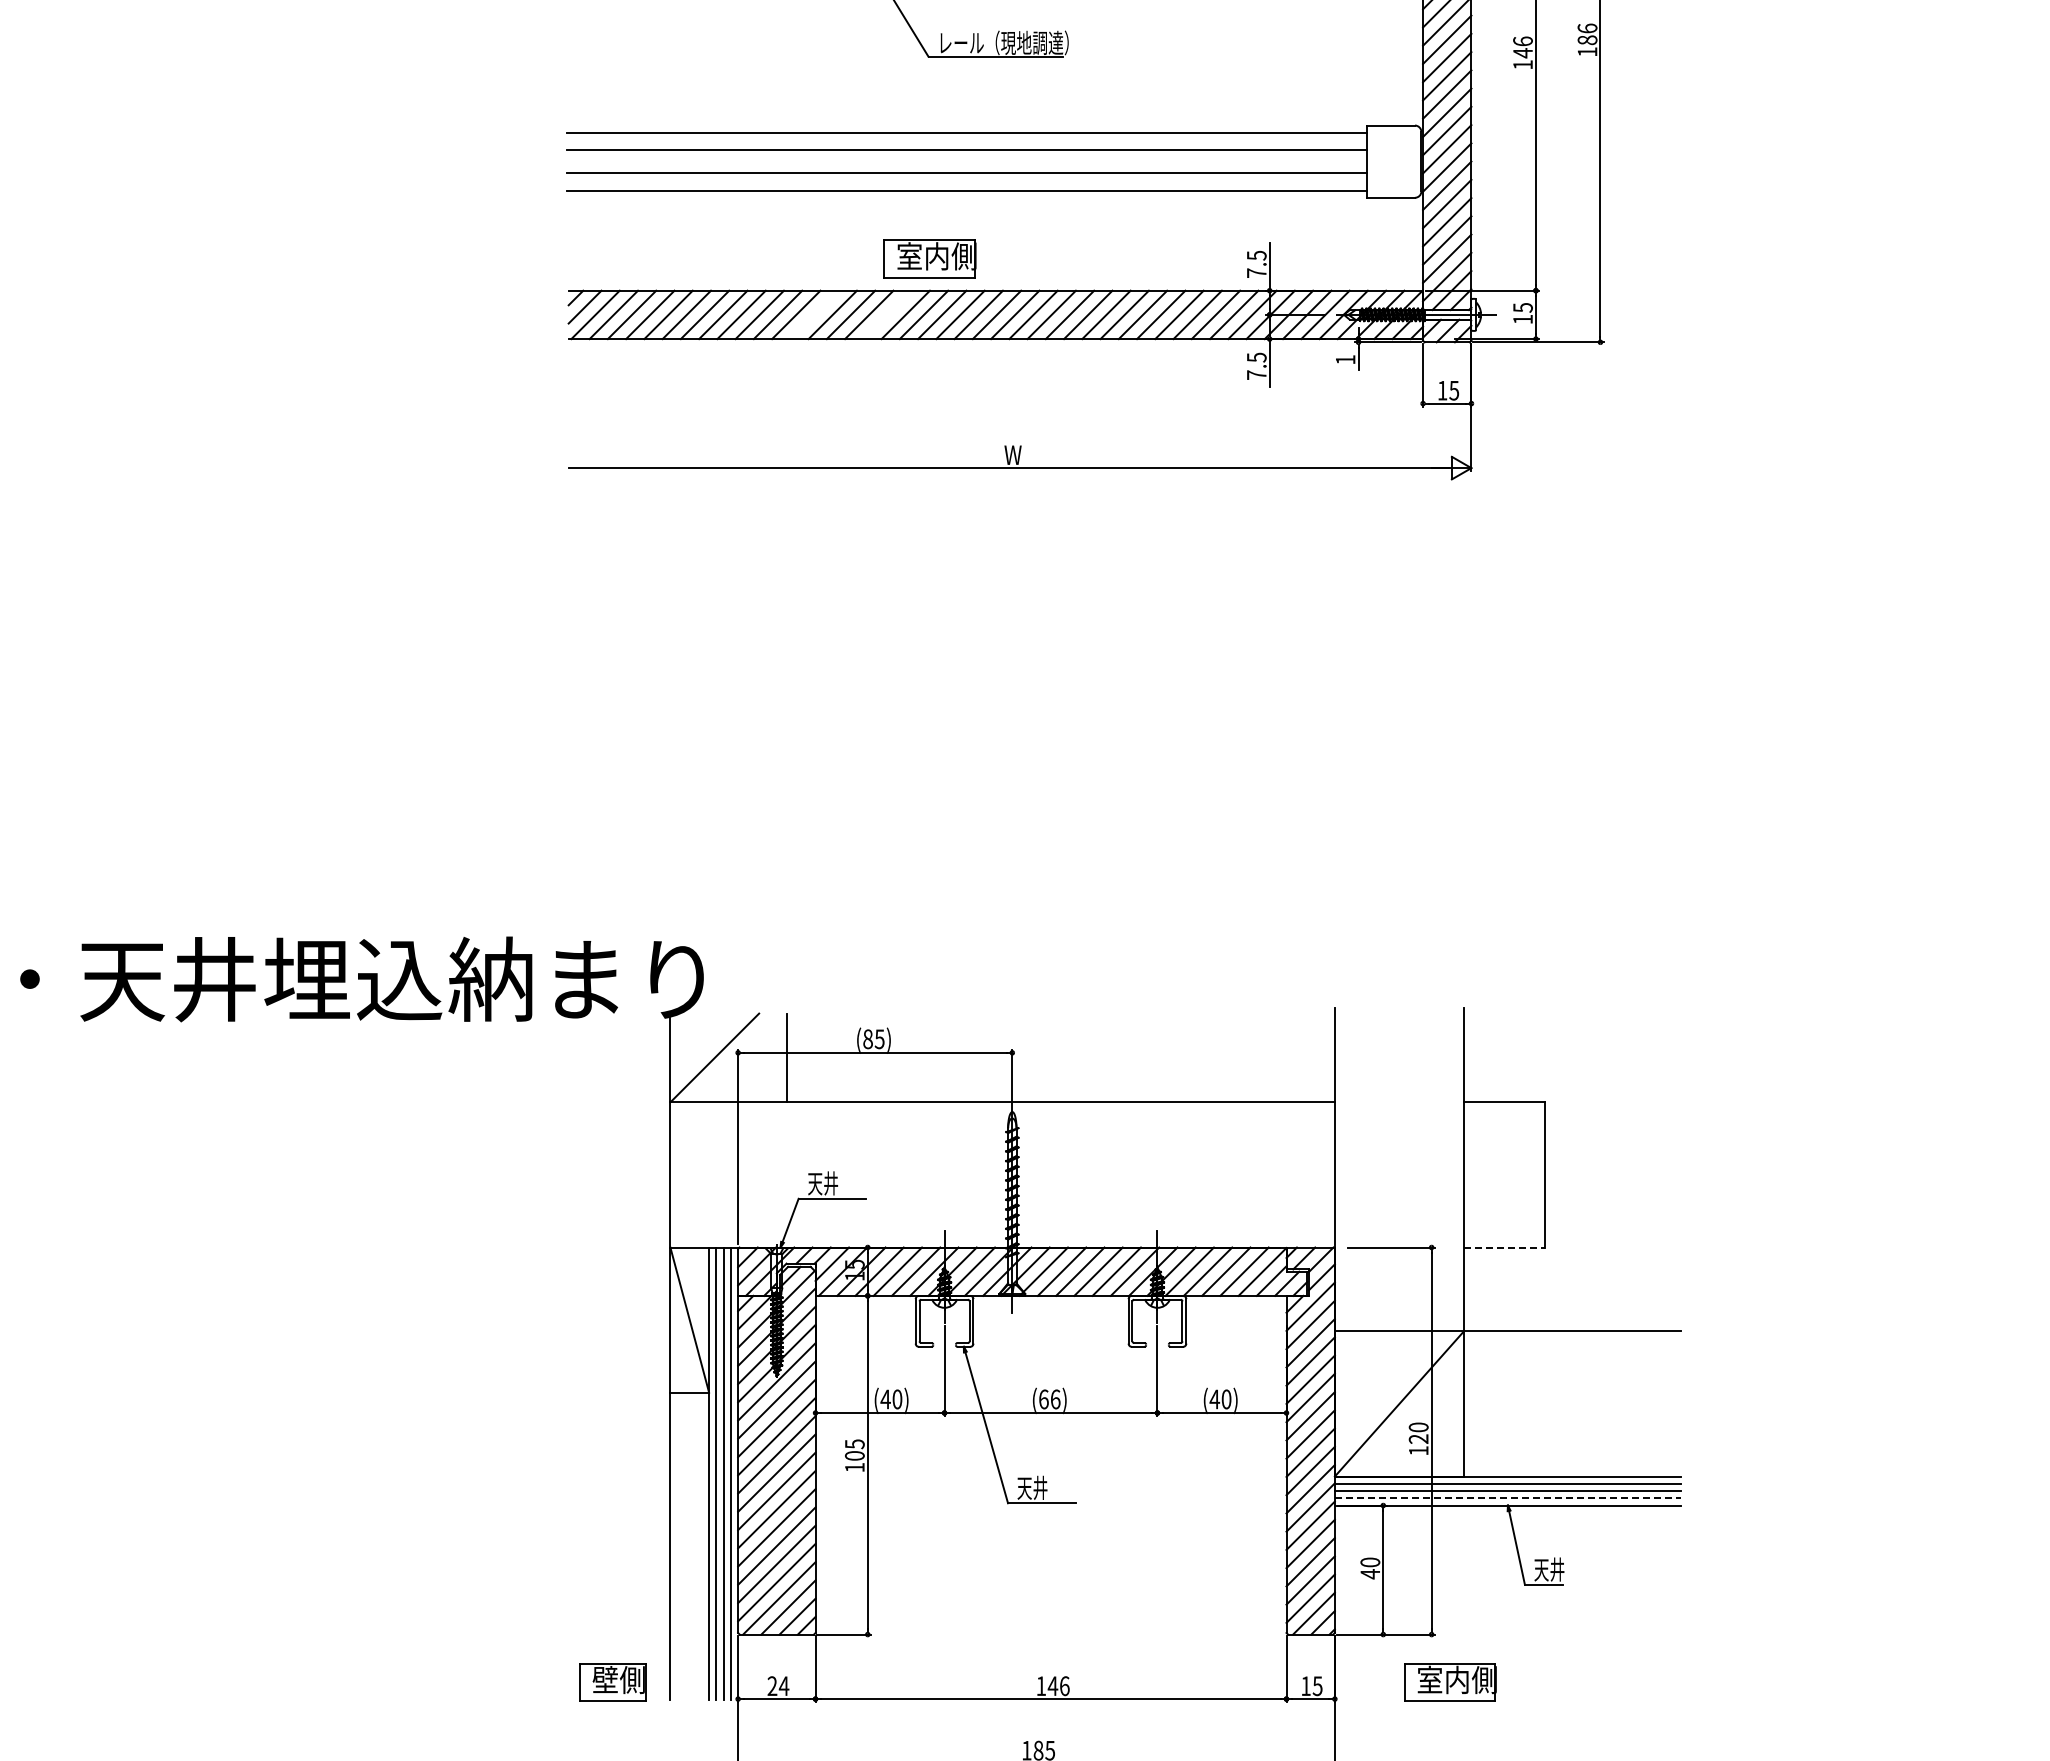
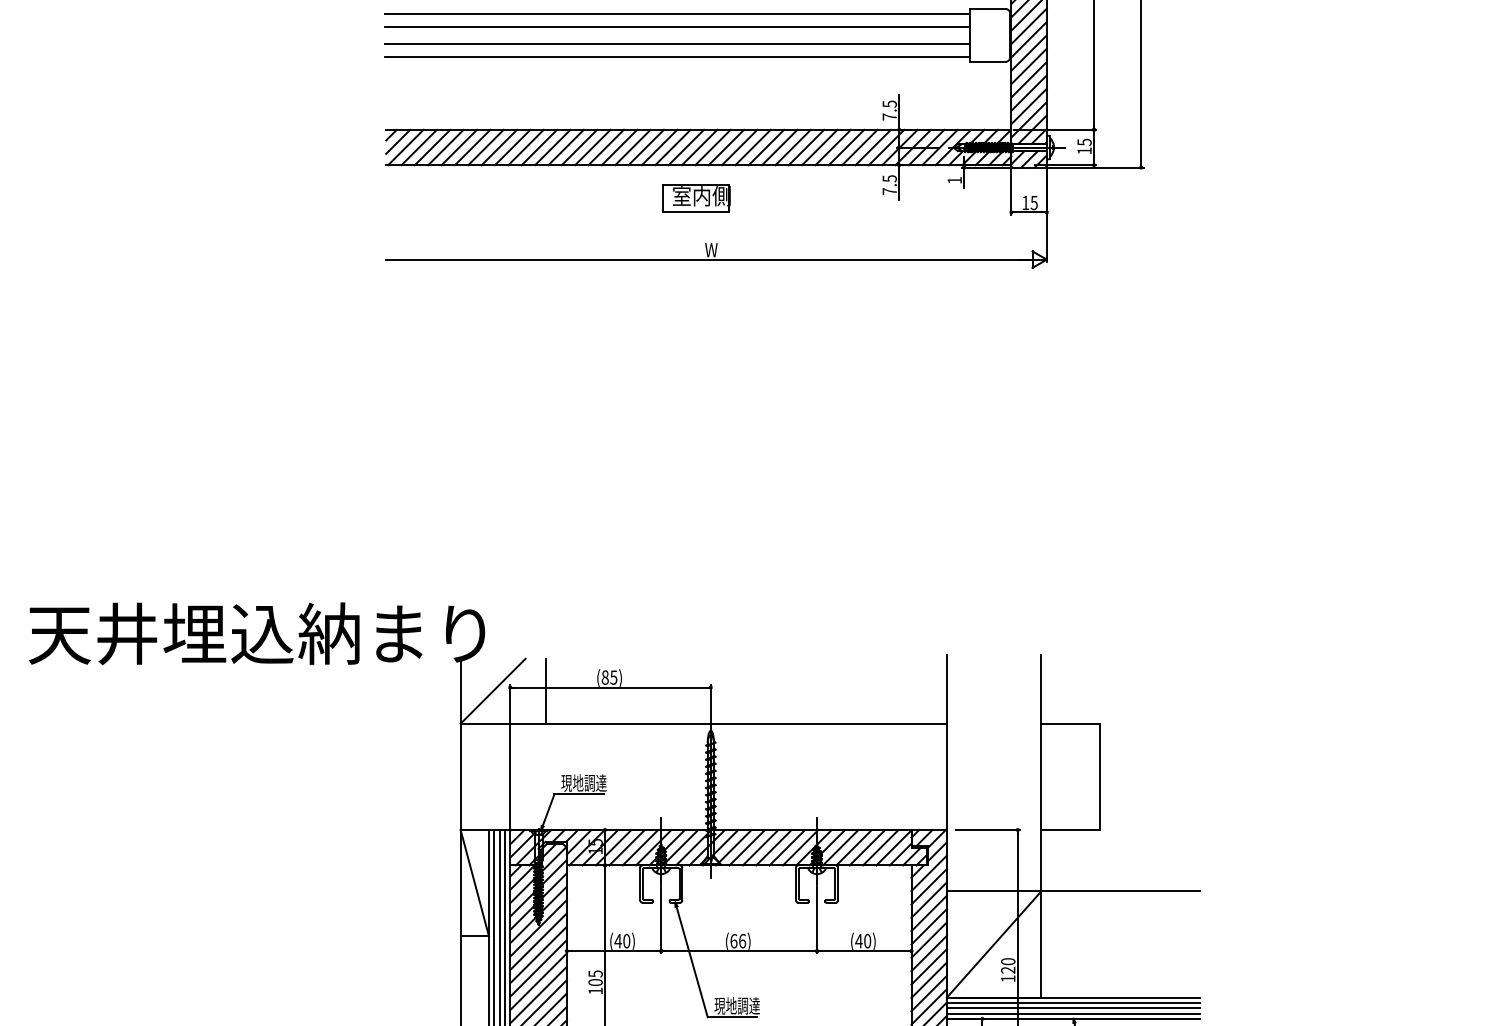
part: (929, 258) -> (696, 197), moved
line: (814, 314) -> (566, 147), added
line: (887, 314) -> (619, 147), added
text: (838, 1183) -> (583, 783), 天井 -> 現地調達
line: (1504, 1247) -> (1071, 830), dashed -> solid
text: (1048, 1487) -> (737, 1005), 天井 -> 現地調達
line: (1508, 1498) -> (1073, 1013), dashed -> solid

